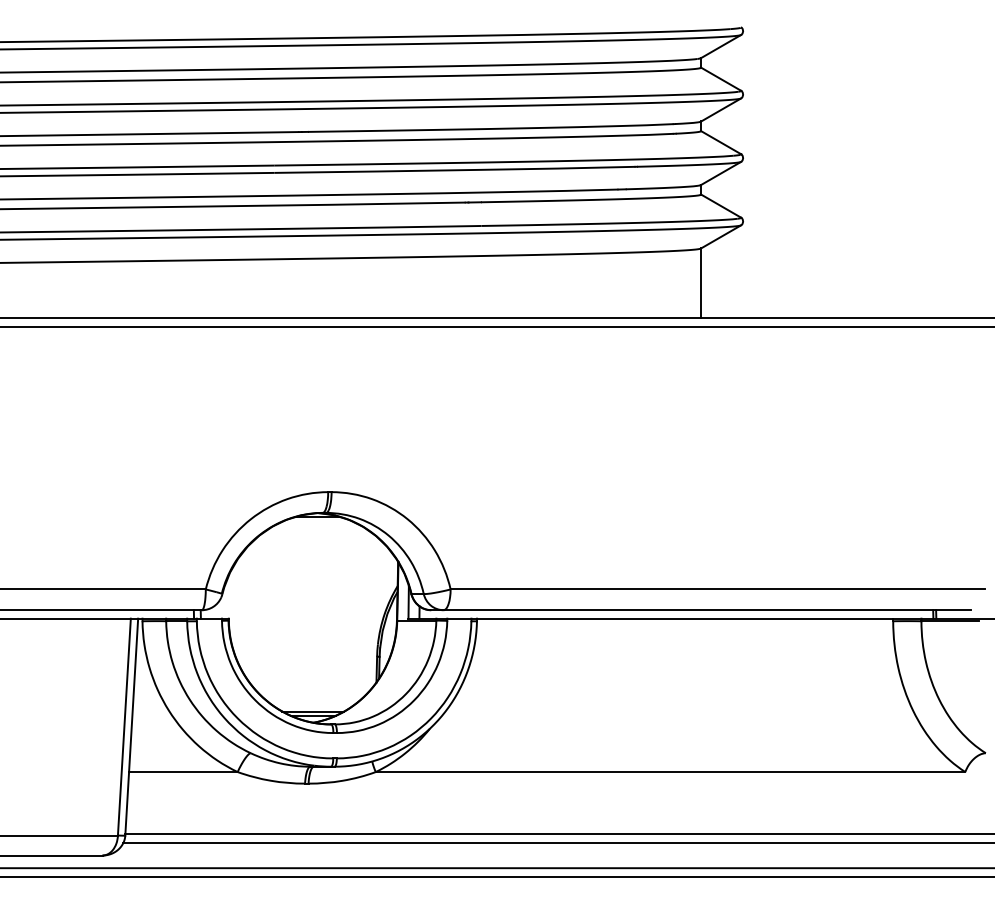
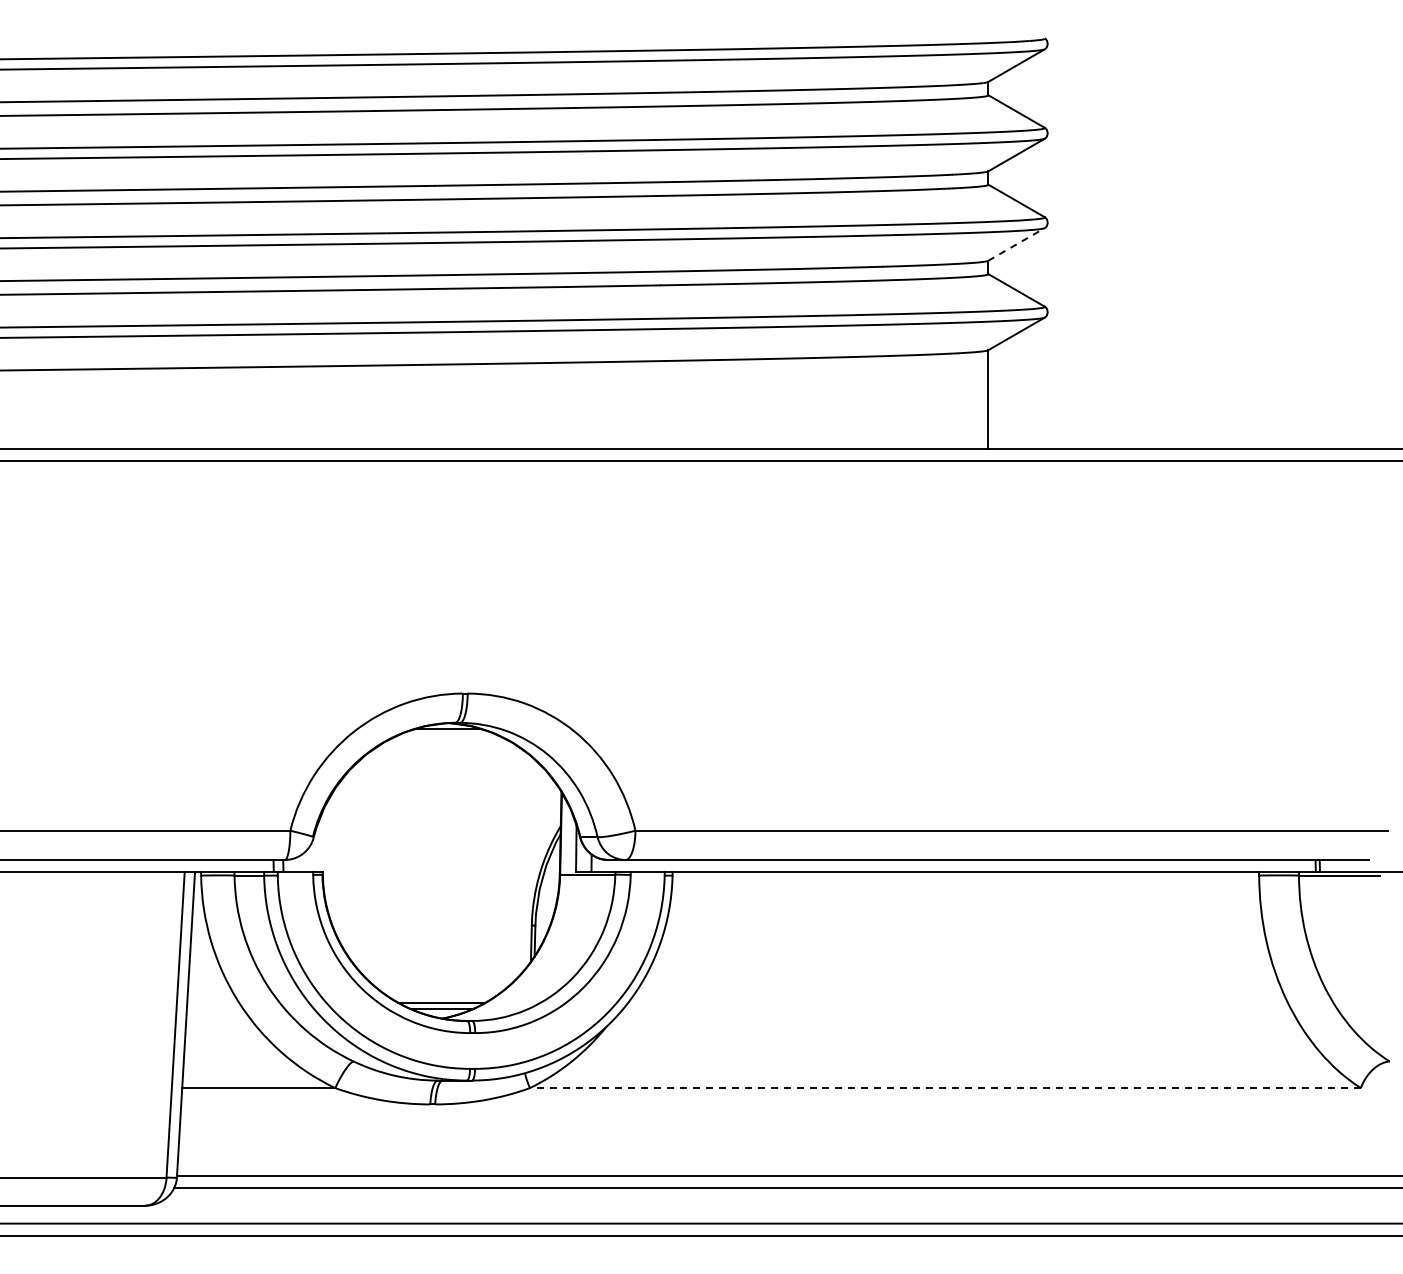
line: (720, 173) -> (1016, 244), solid -> dashed
line: (669, 772) -> (944, 1088), solid -> dashed

